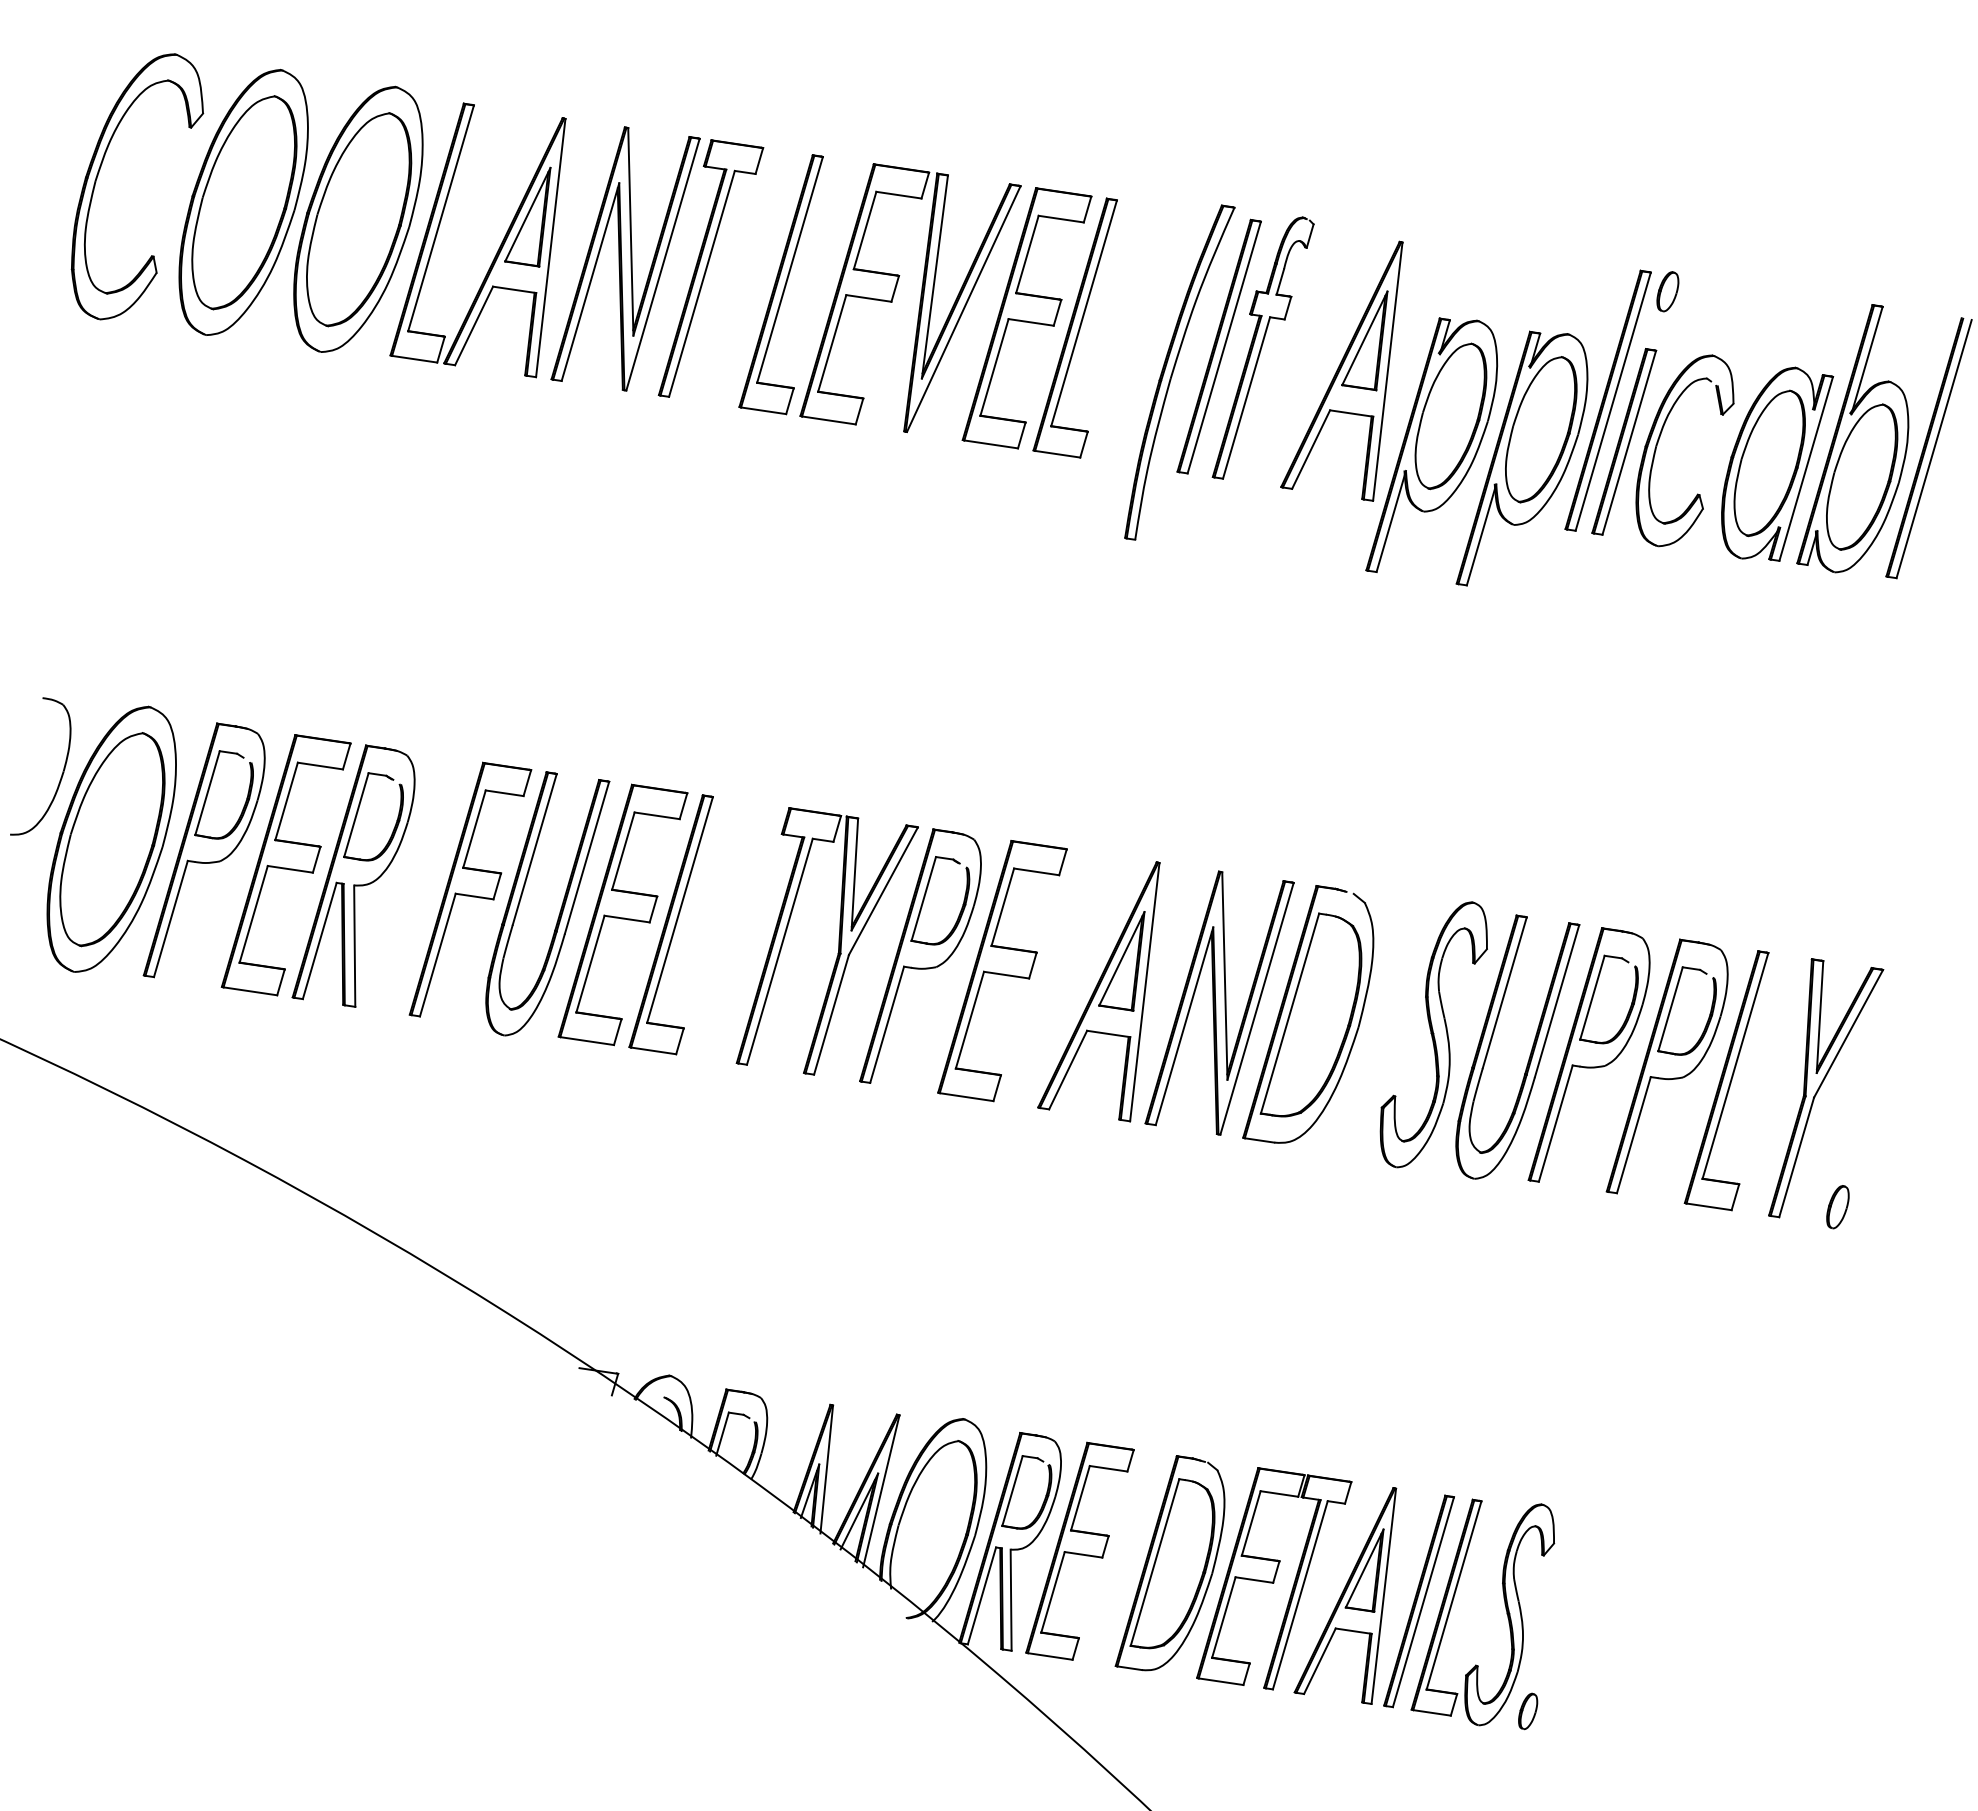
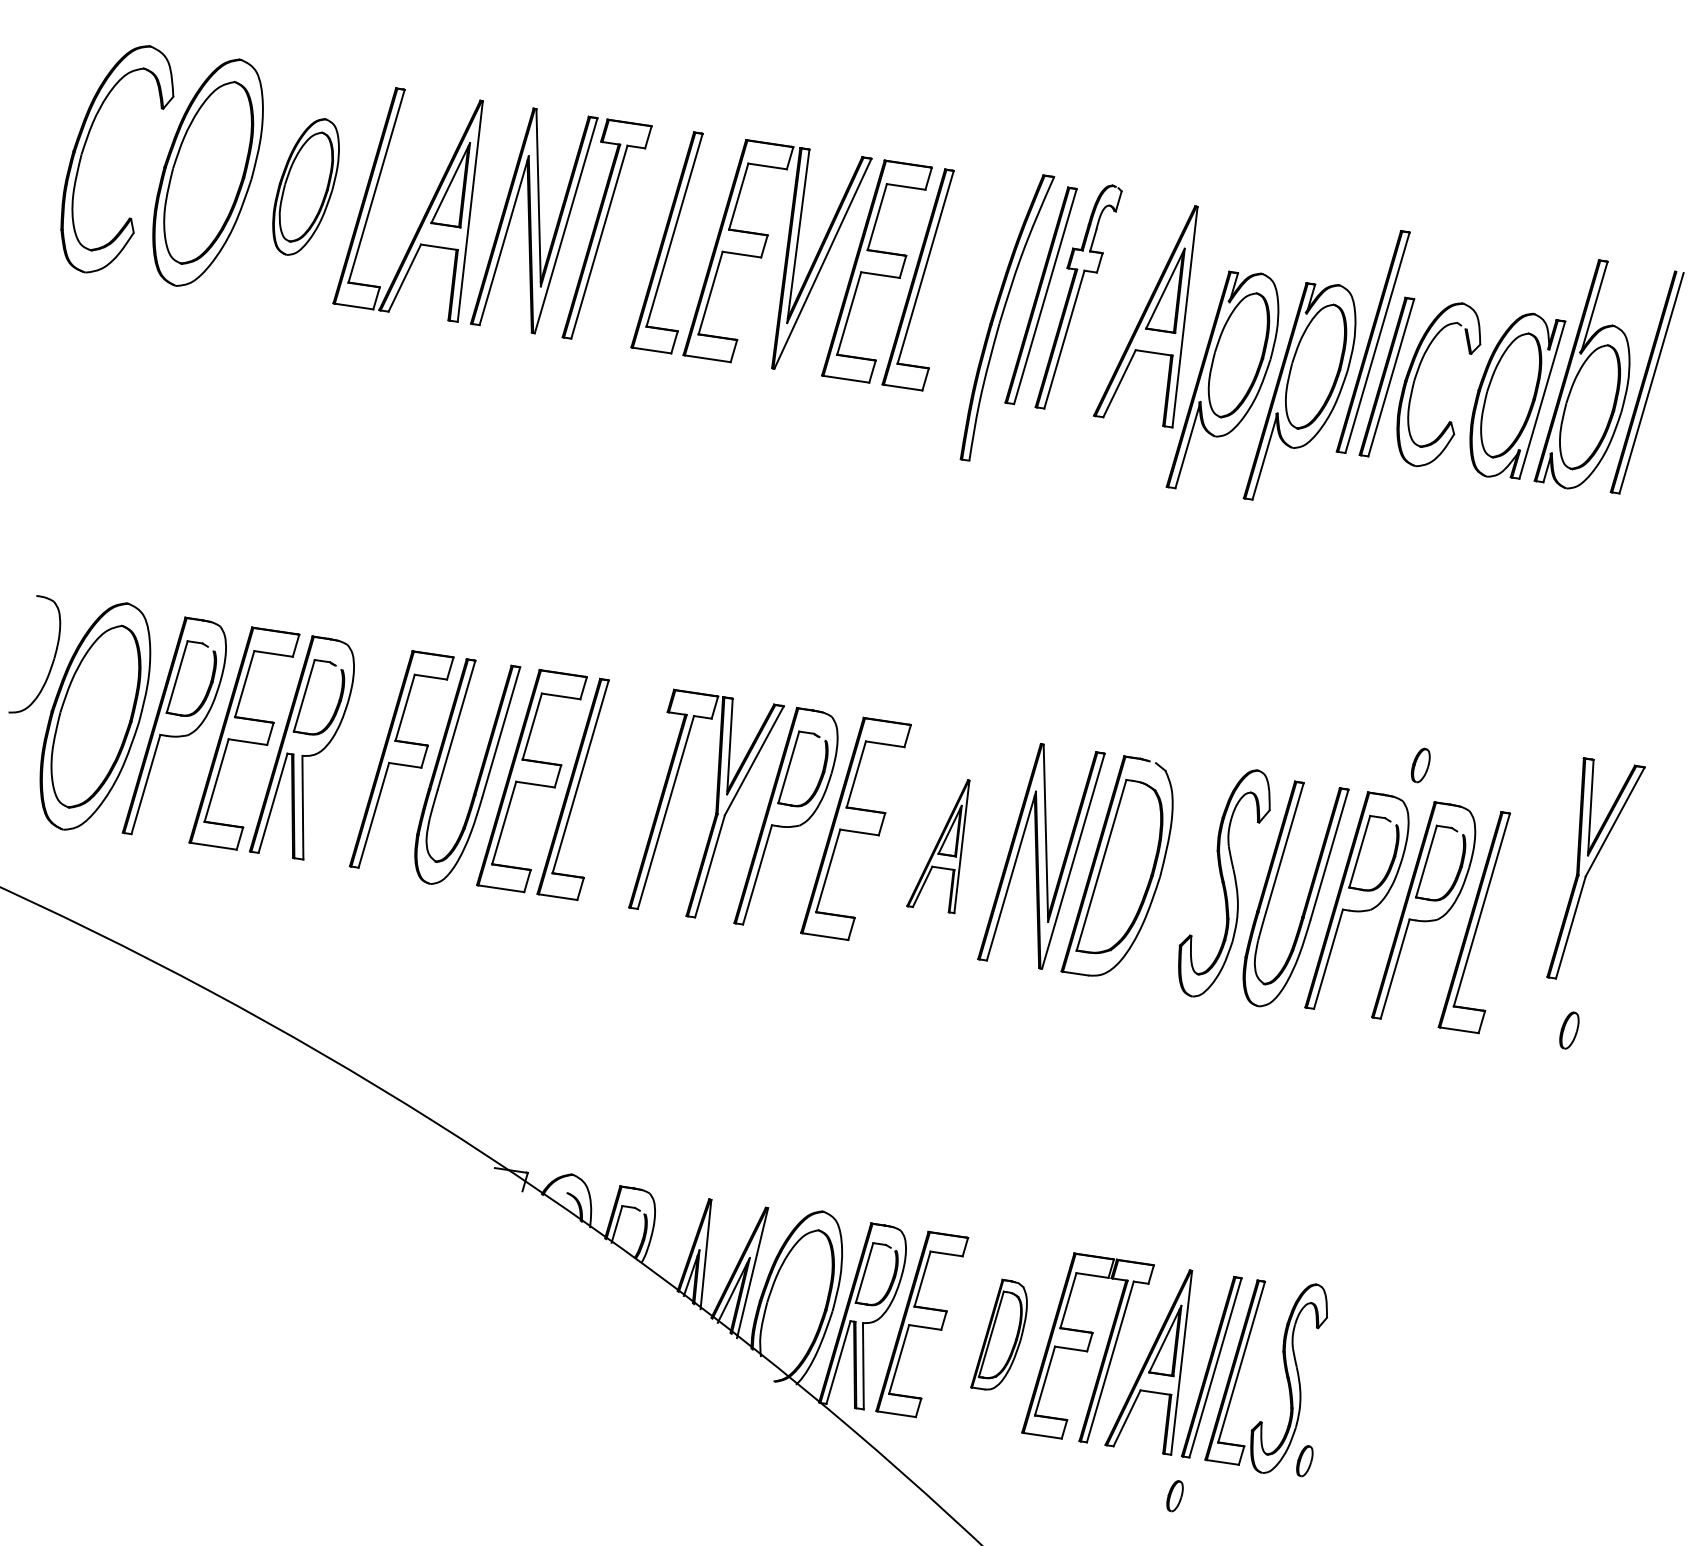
part: (358, 218) -> (306, 186), size x0.6
part: (1667, 291) -> (1420, 765), moved
part: (1098, 991) -> (938, 846), size x0.6
part: (1826, 1088) -> (1596, 868), moved
part: (1169, 1563) -> (998, 1334), size x0.6
part: (1376, 1752) -> (1175, 1496), added

